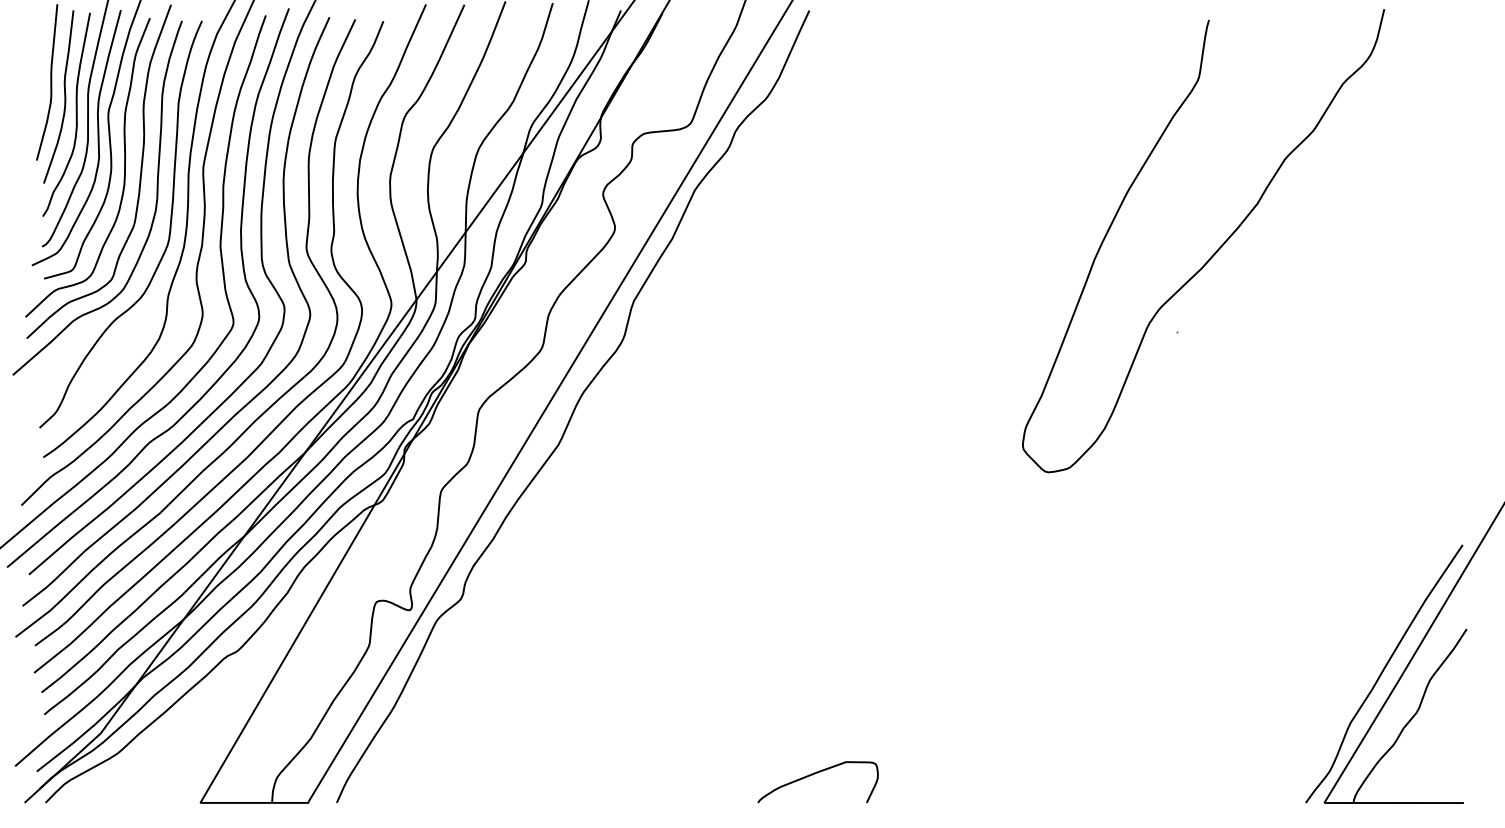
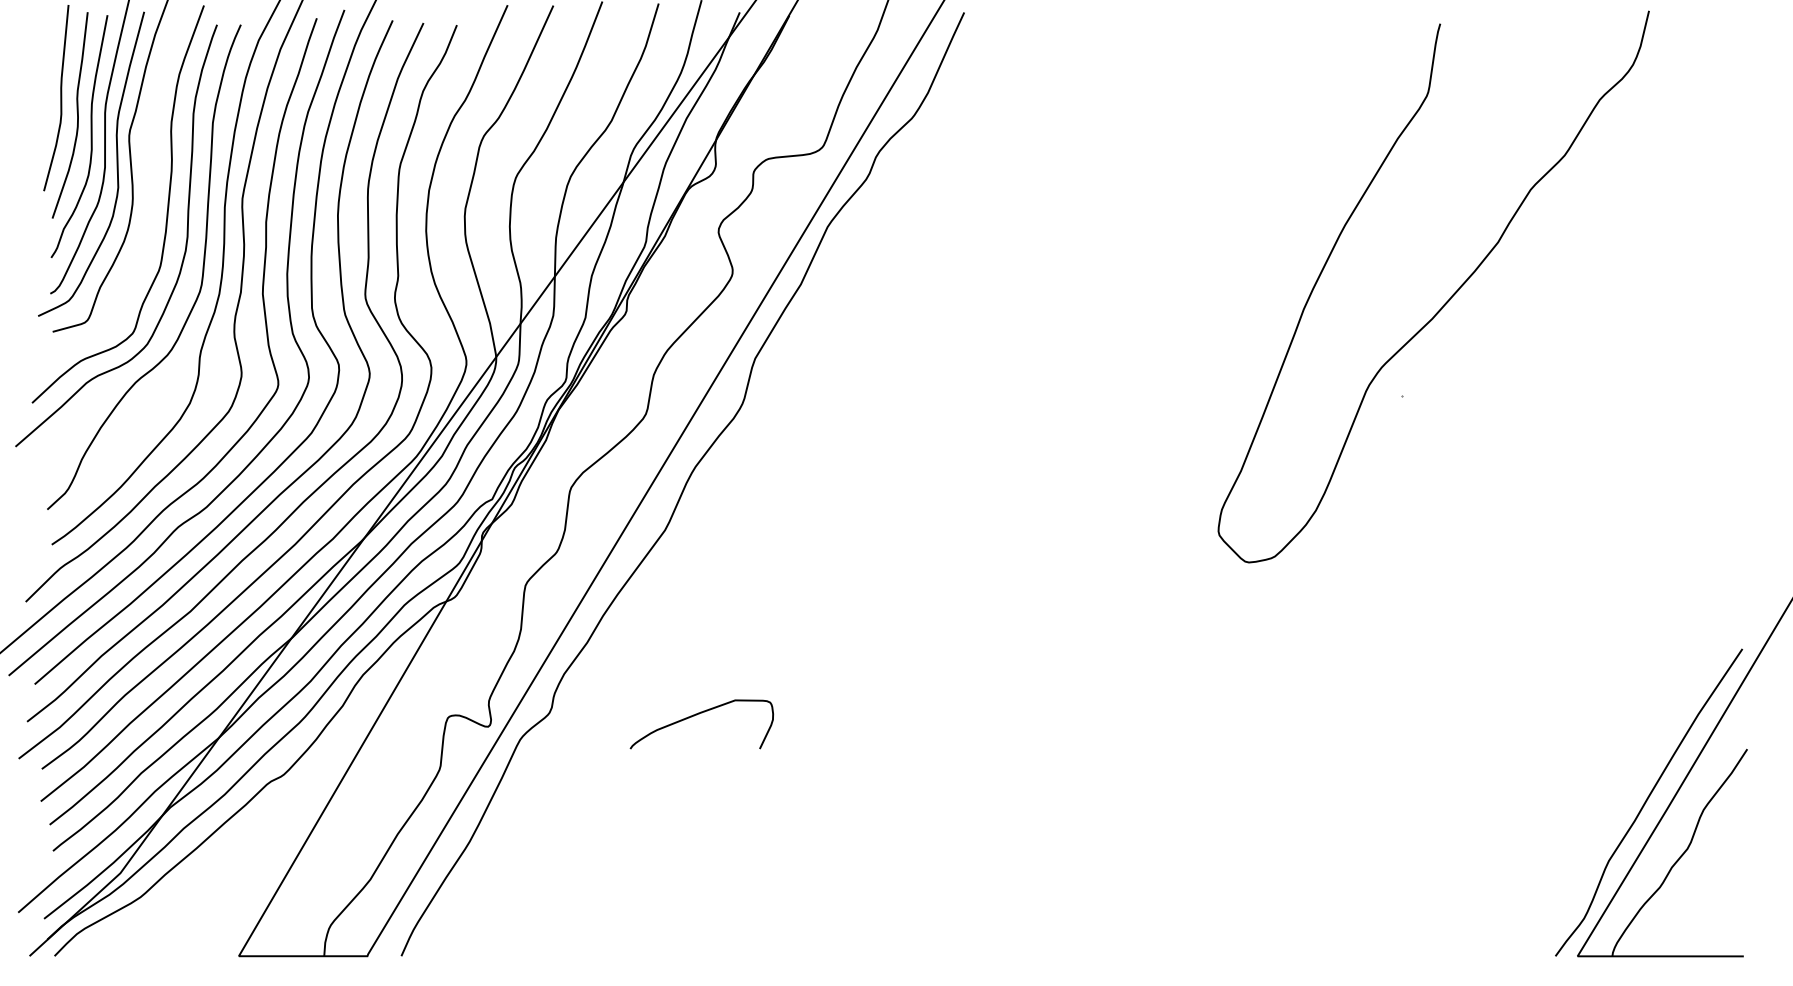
curve: (124, 167) -> (148, 199), removed
curve: (815, 774) -> (698, 715), moved

